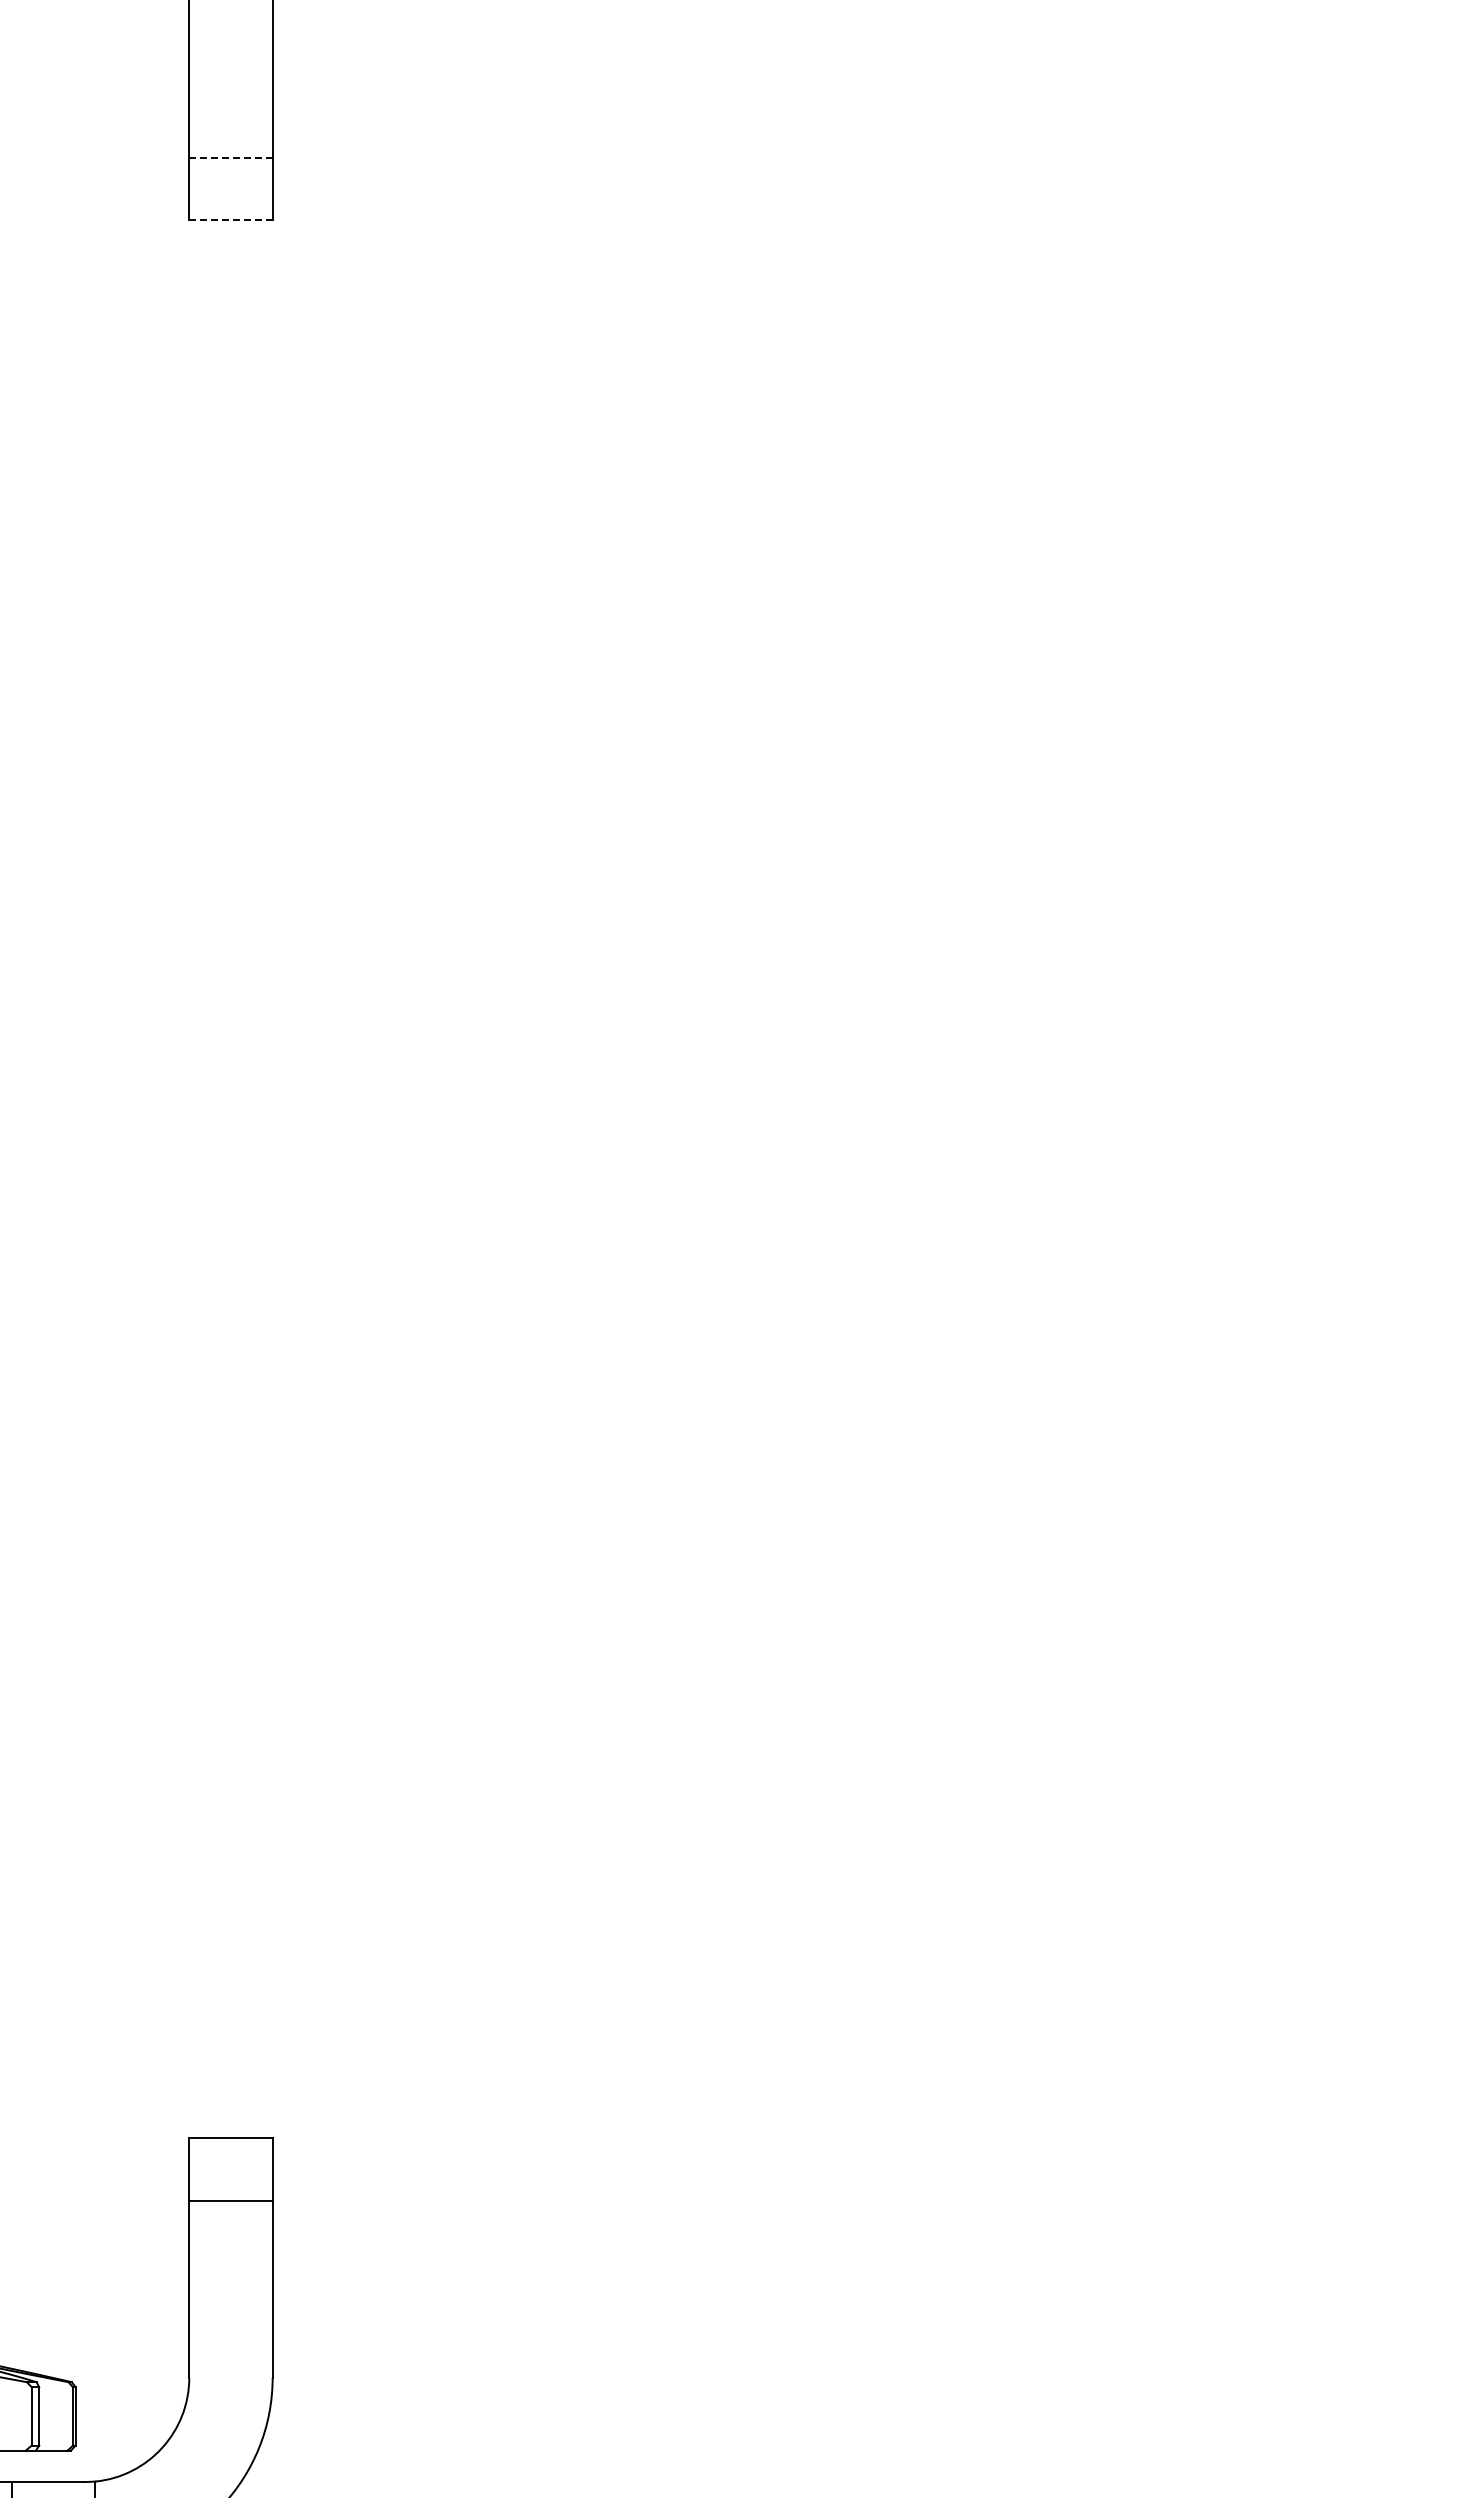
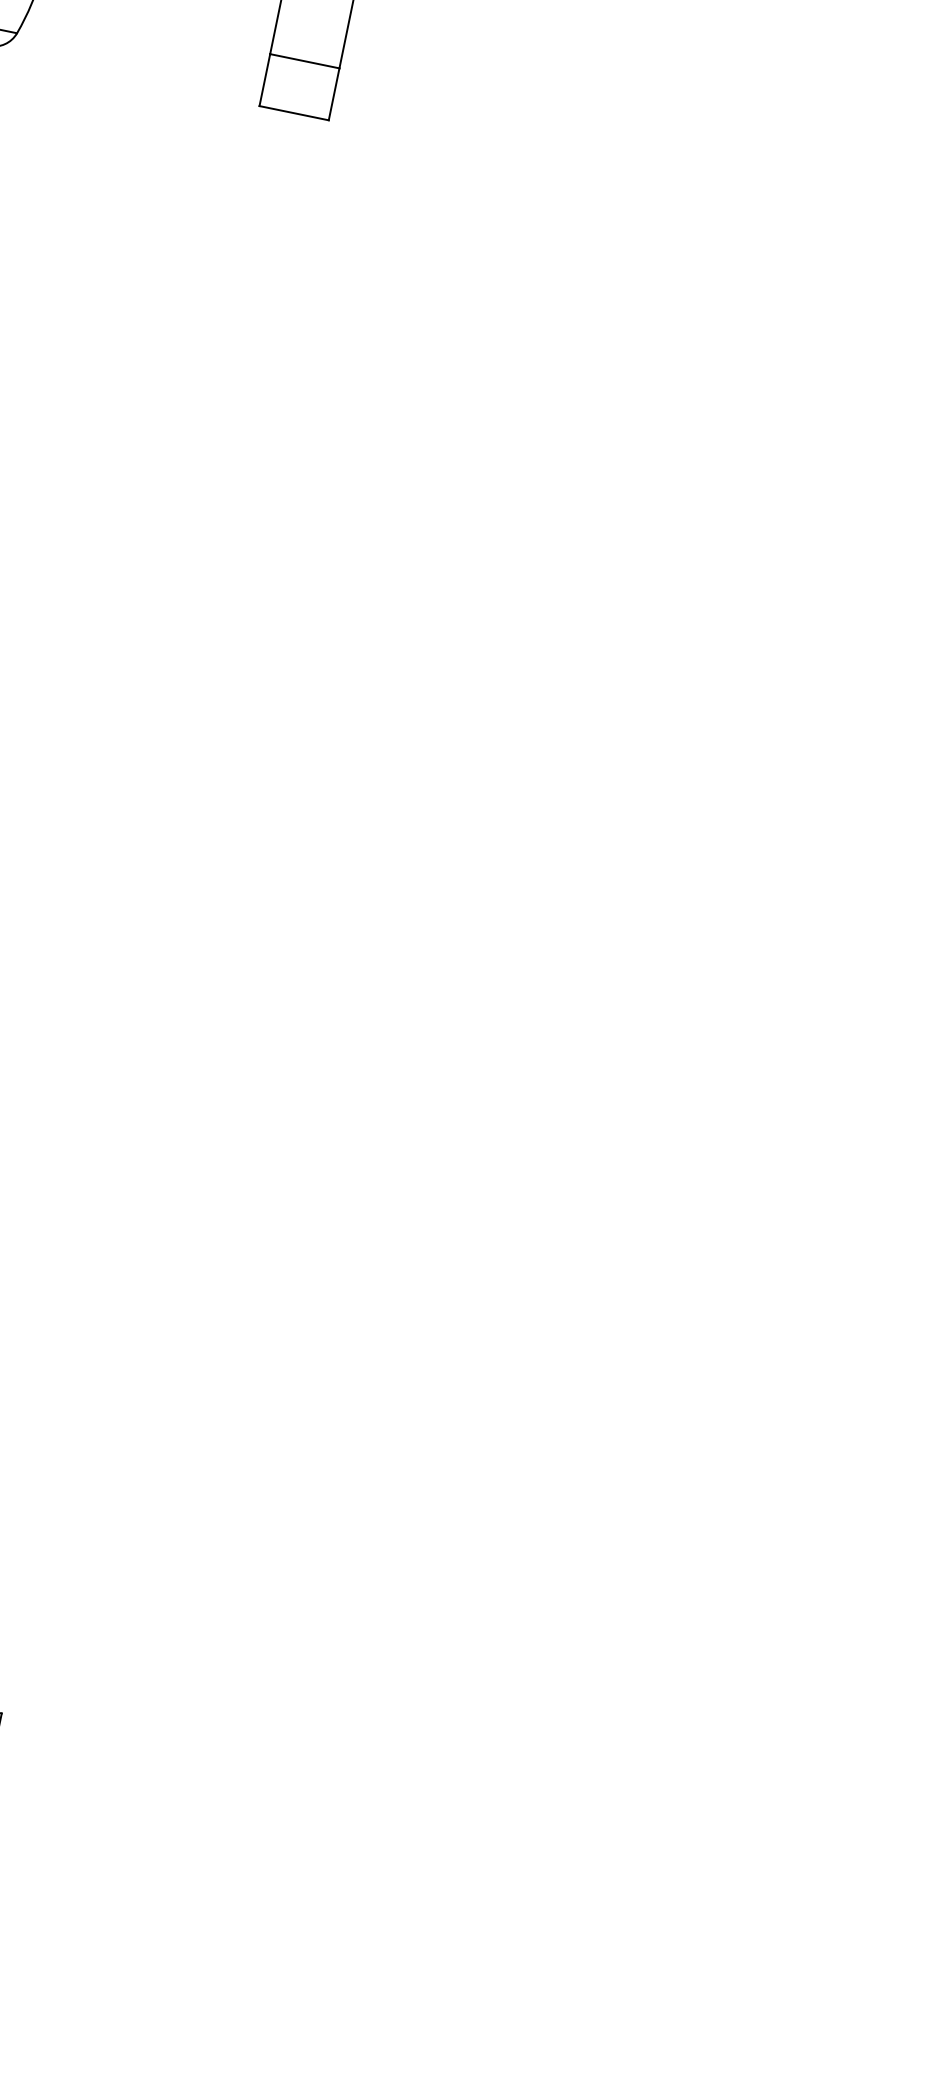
line: (230, 157) -> (304, 60), dashed -> solid
line: (230, 220) -> (293, 113), dashed -> solid

